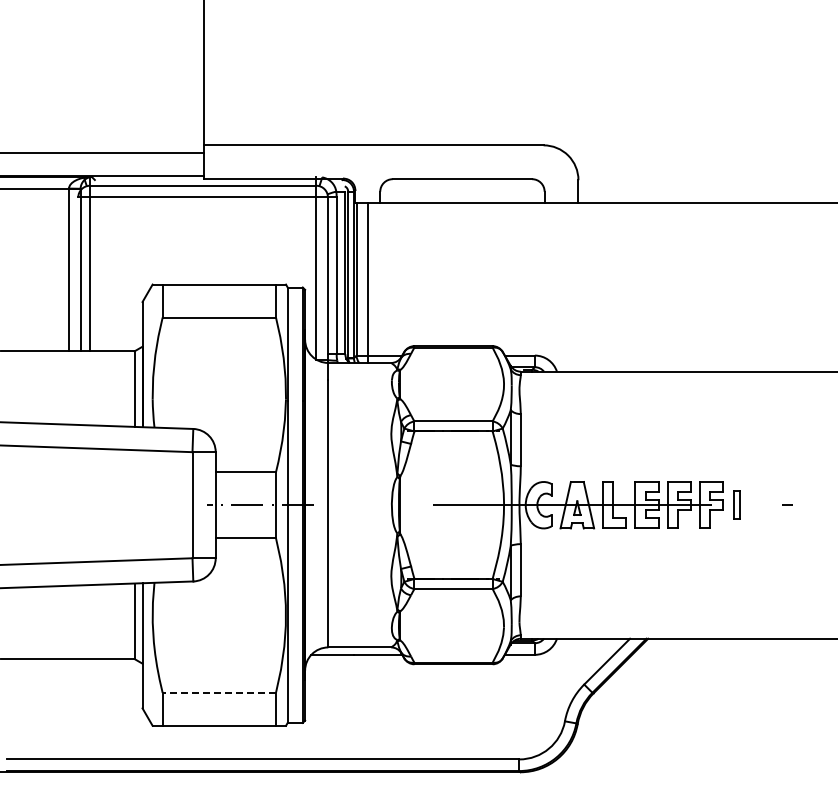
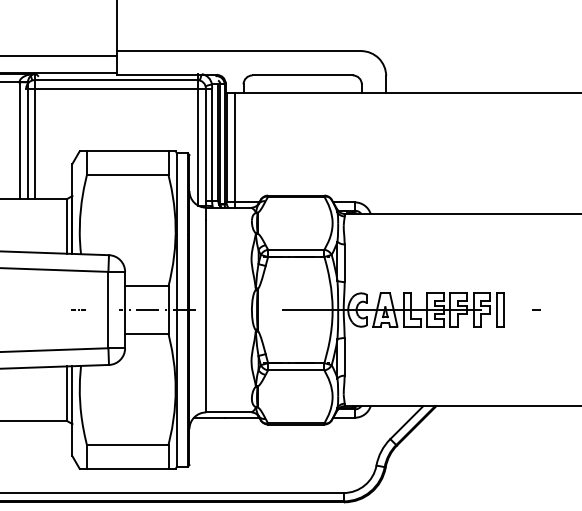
part: (736, 504) -> (499, 309), size x1.67
line: (152, 505) -> (79, 310), added
line: (219, 692) -> (127, 444), dashed -> solid

